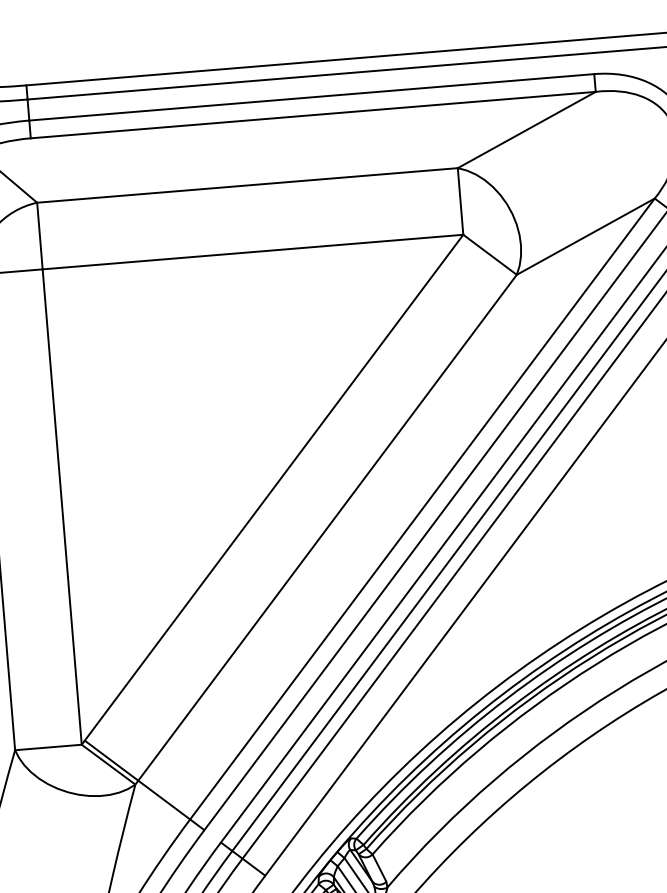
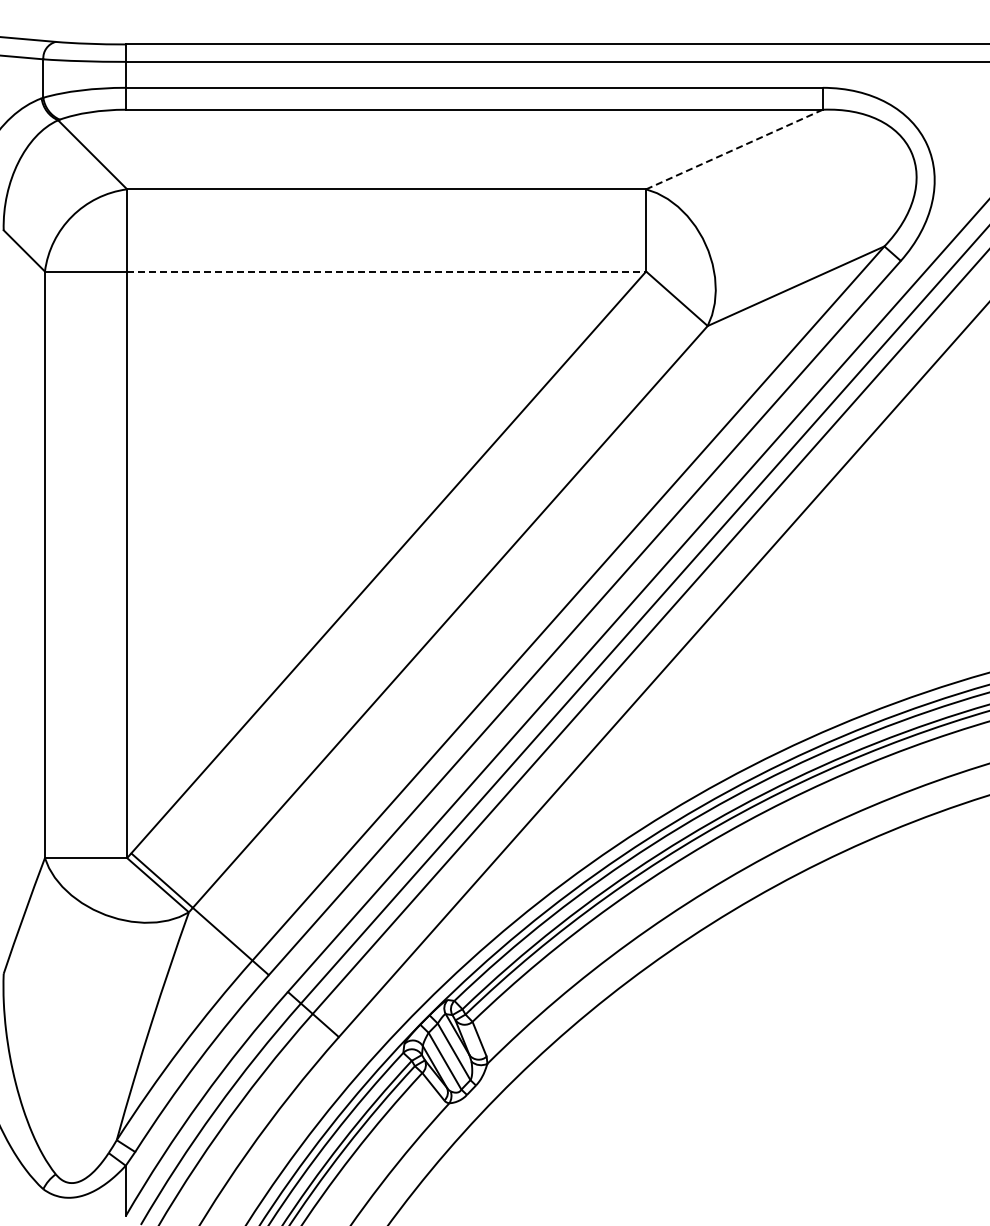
line: (526, 129) -> (734, 149), solid -> dashed
line: (252, 252) -> (386, 271), solid -> dashed

